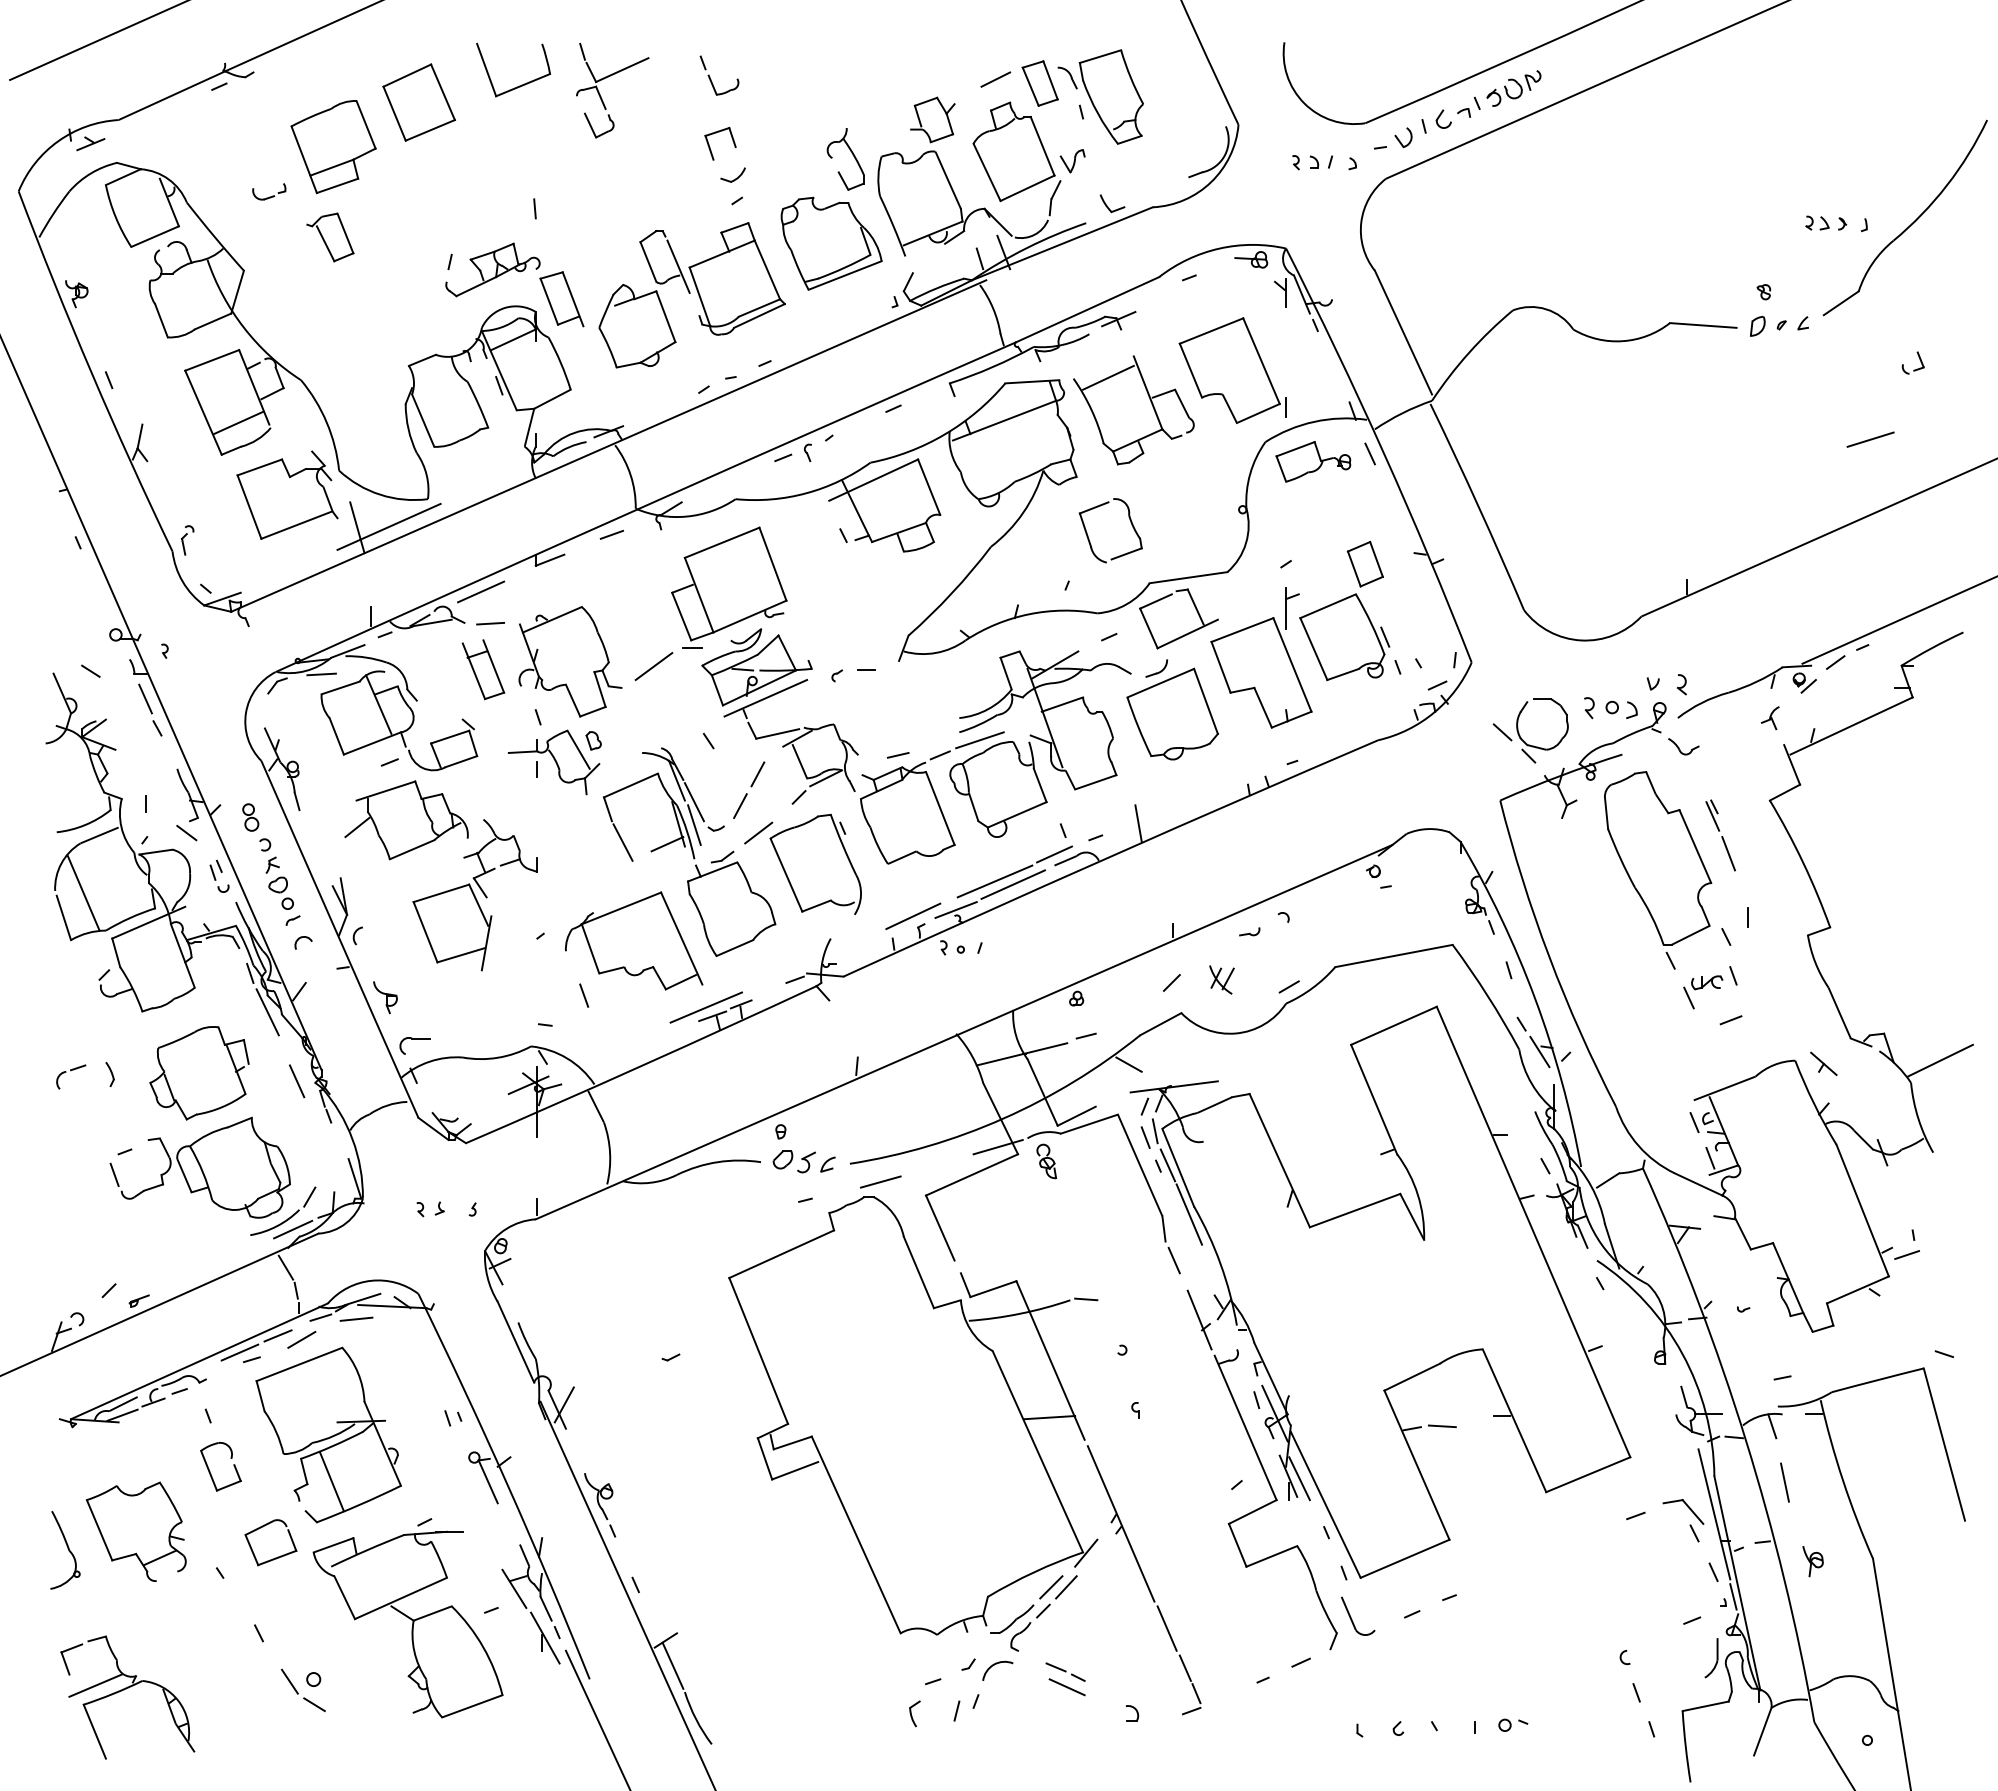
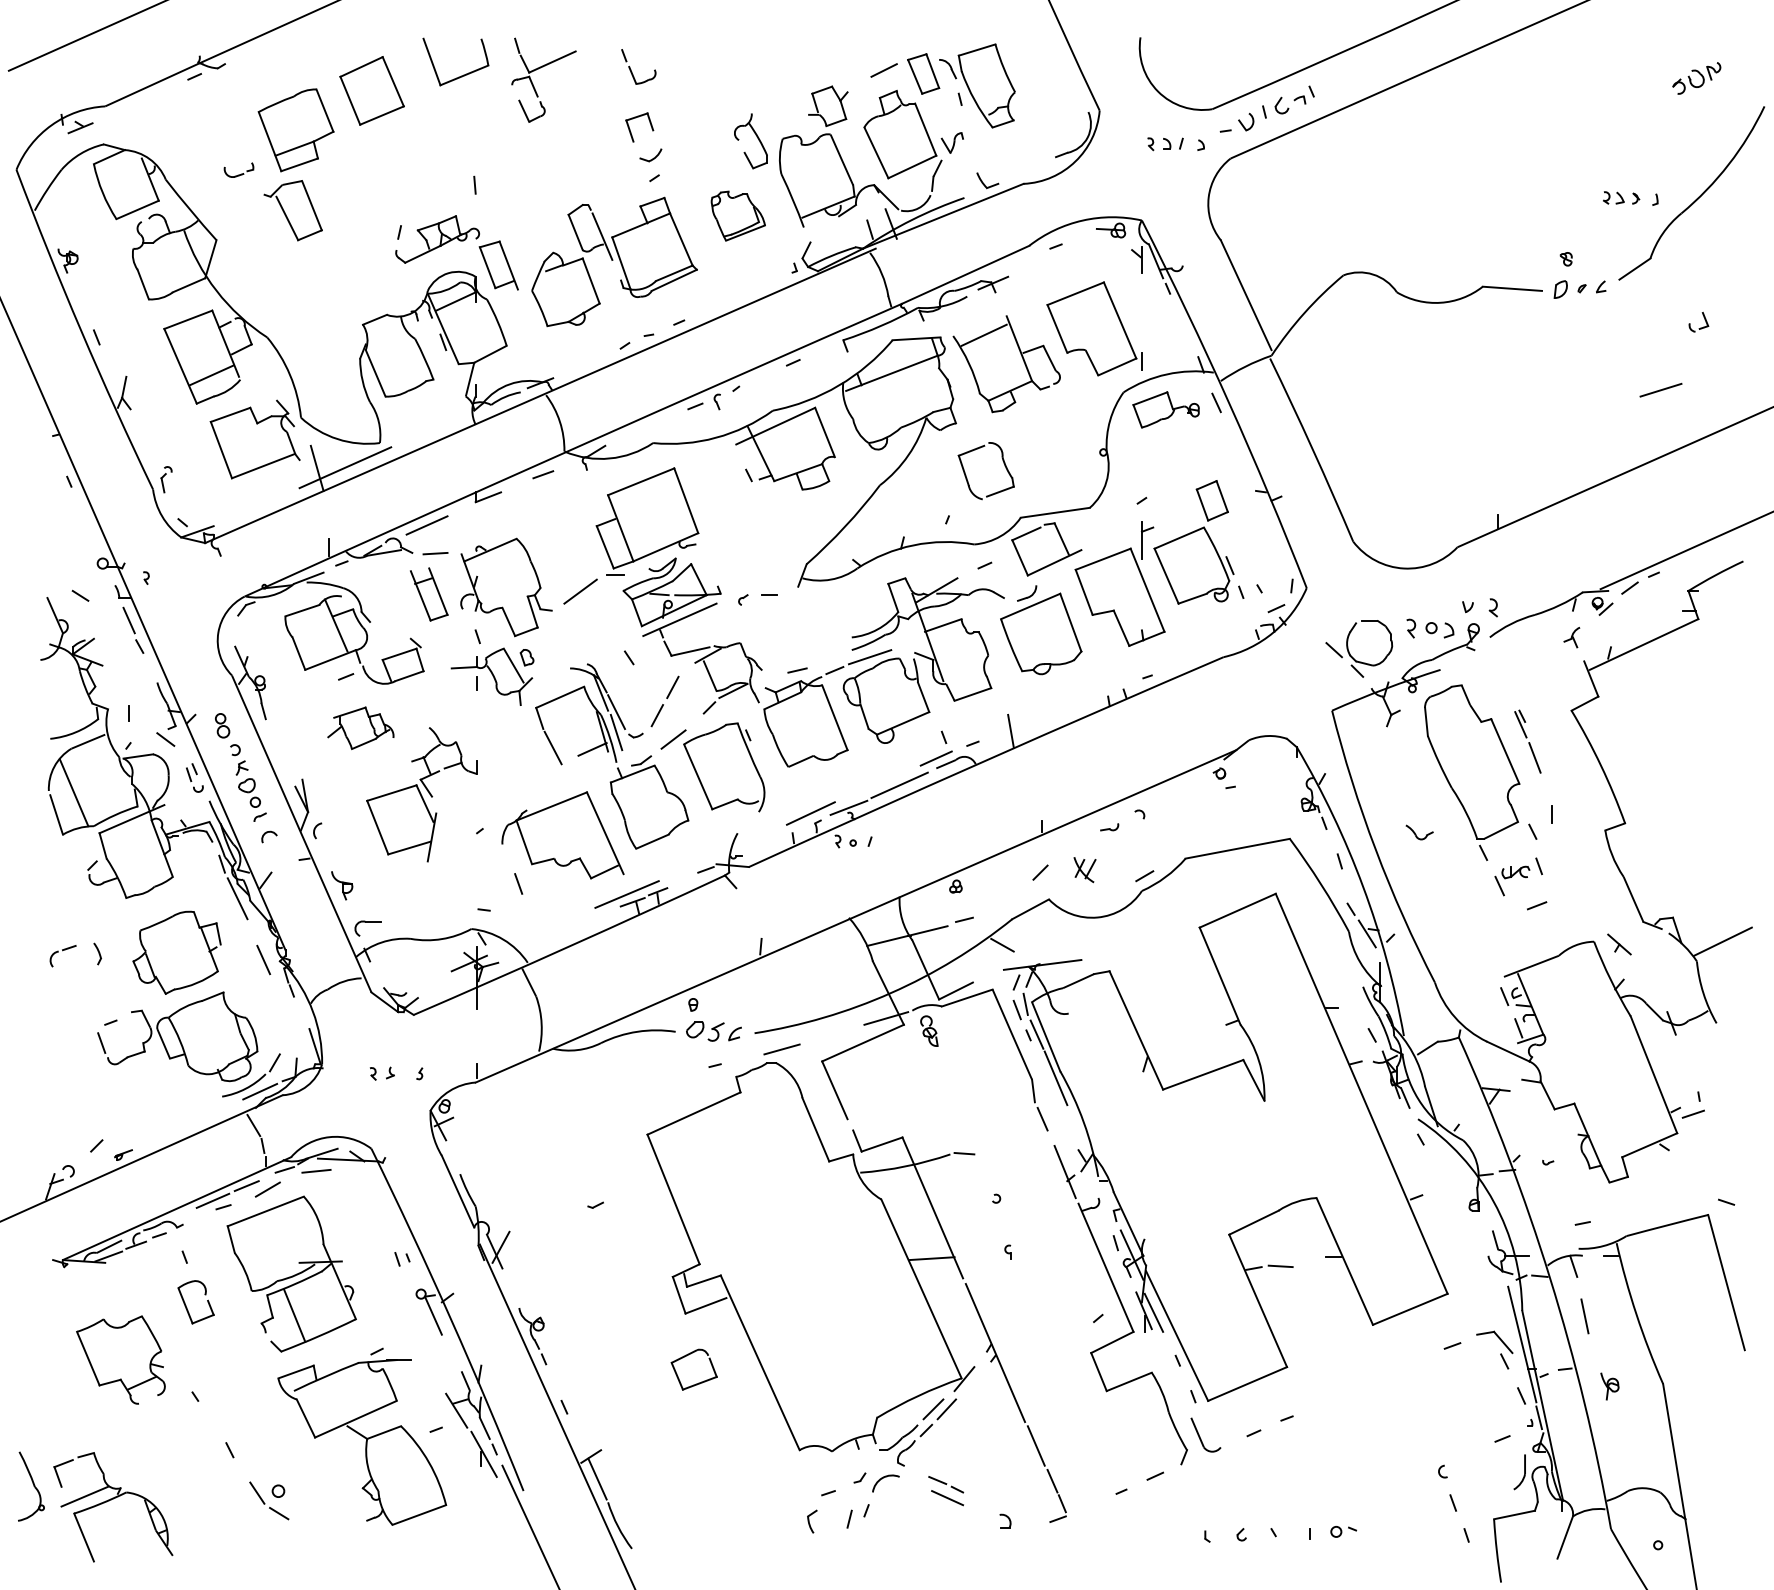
part: (1513, 88) -> (1696, 78), moved
part: (330, 237) -> (293, 210), size x1.4
part: (831, 243) -> (738, 216), size x0.6
line: (321, 674) -> (285, 598), removed
part: (1683, 746) -> (1419, 832), moved
part: (406, 820) -> (360, 728), size x0.6
line: (994, 881) -> (883, 782), removed
part: (65, 1550) -> (31, 1486), moved
part: (277, 1556) -> (700, 1381), moved

